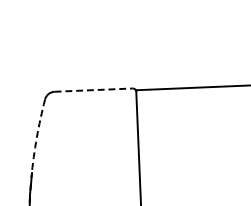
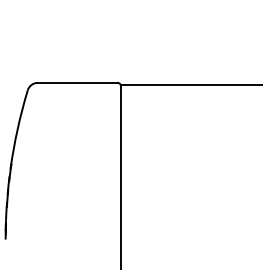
line: (93, 89) -> (77, 82), dashed -> solid
arc: (36, 138) -> (17, 129), dashed -> solid

